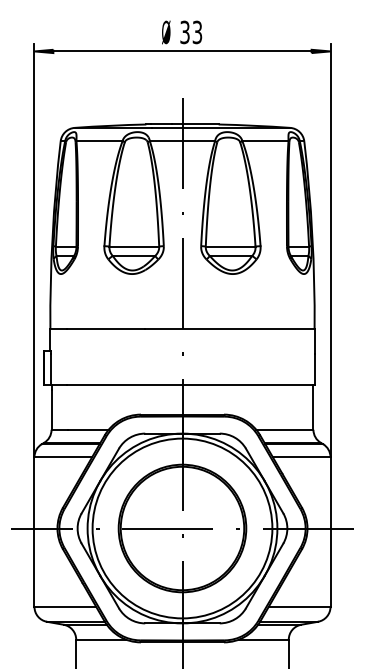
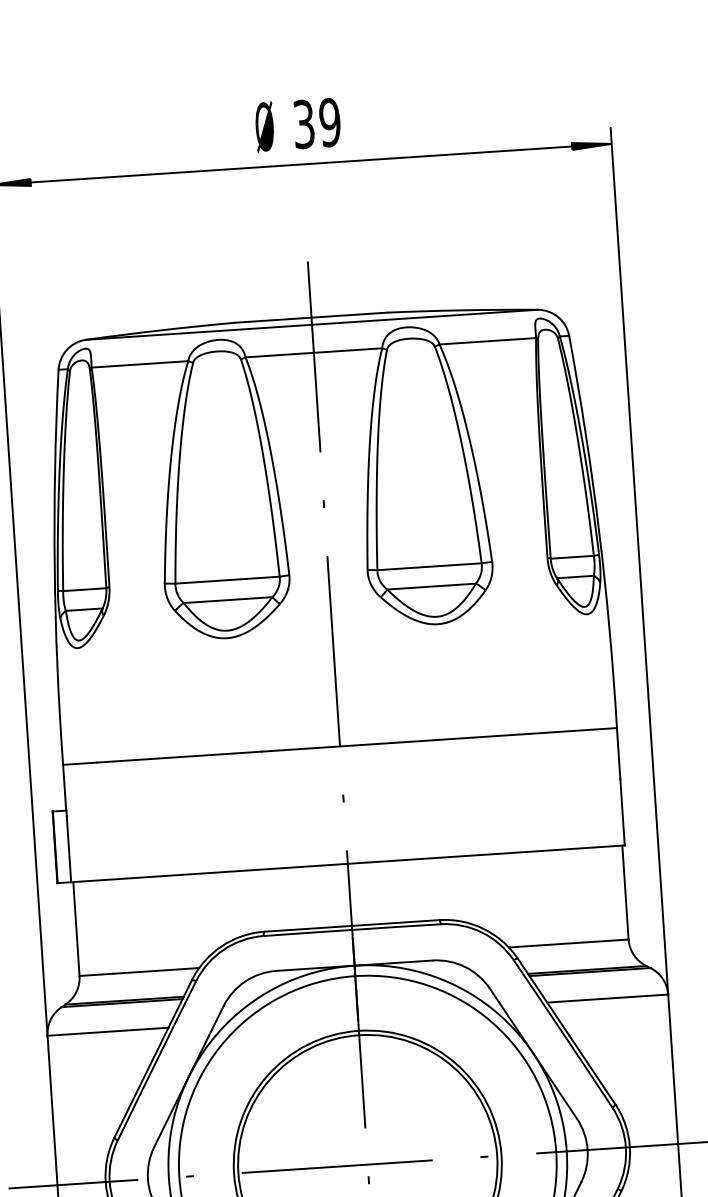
text: (197, 31) -> (330, 120), 33 -> 39

